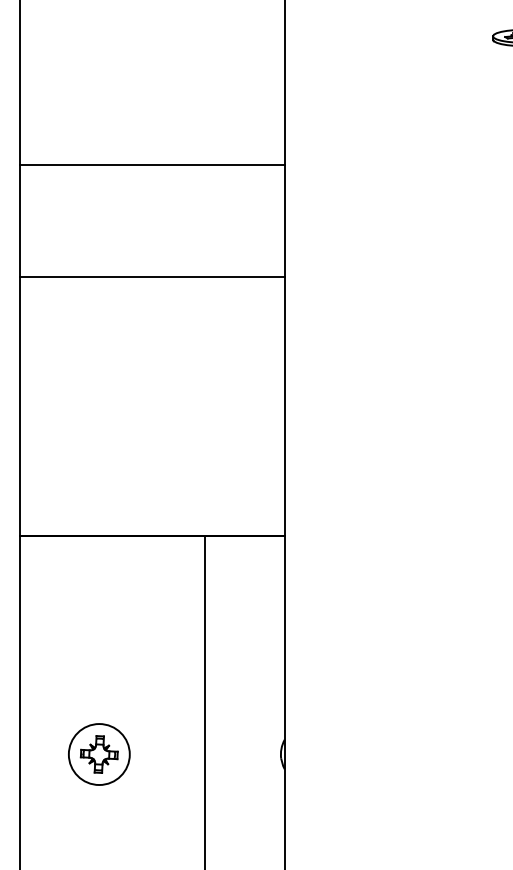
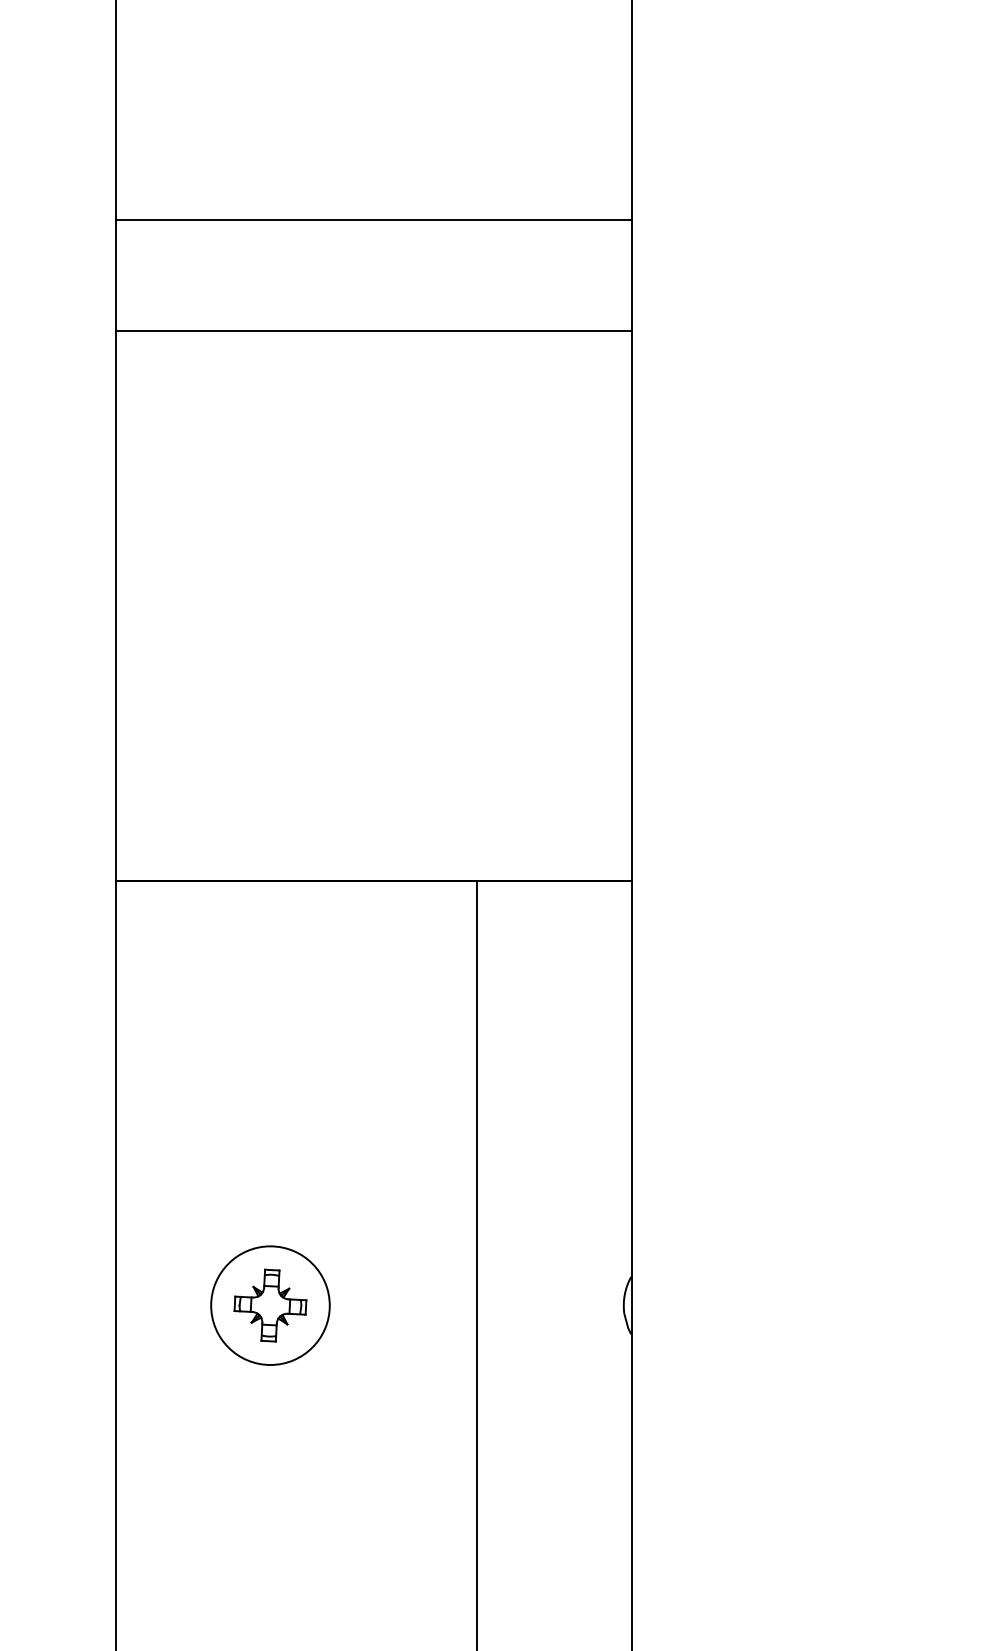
line: (151, 164) -> (371, 219), moved
line: (151, 277) -> (371, 330), moved

